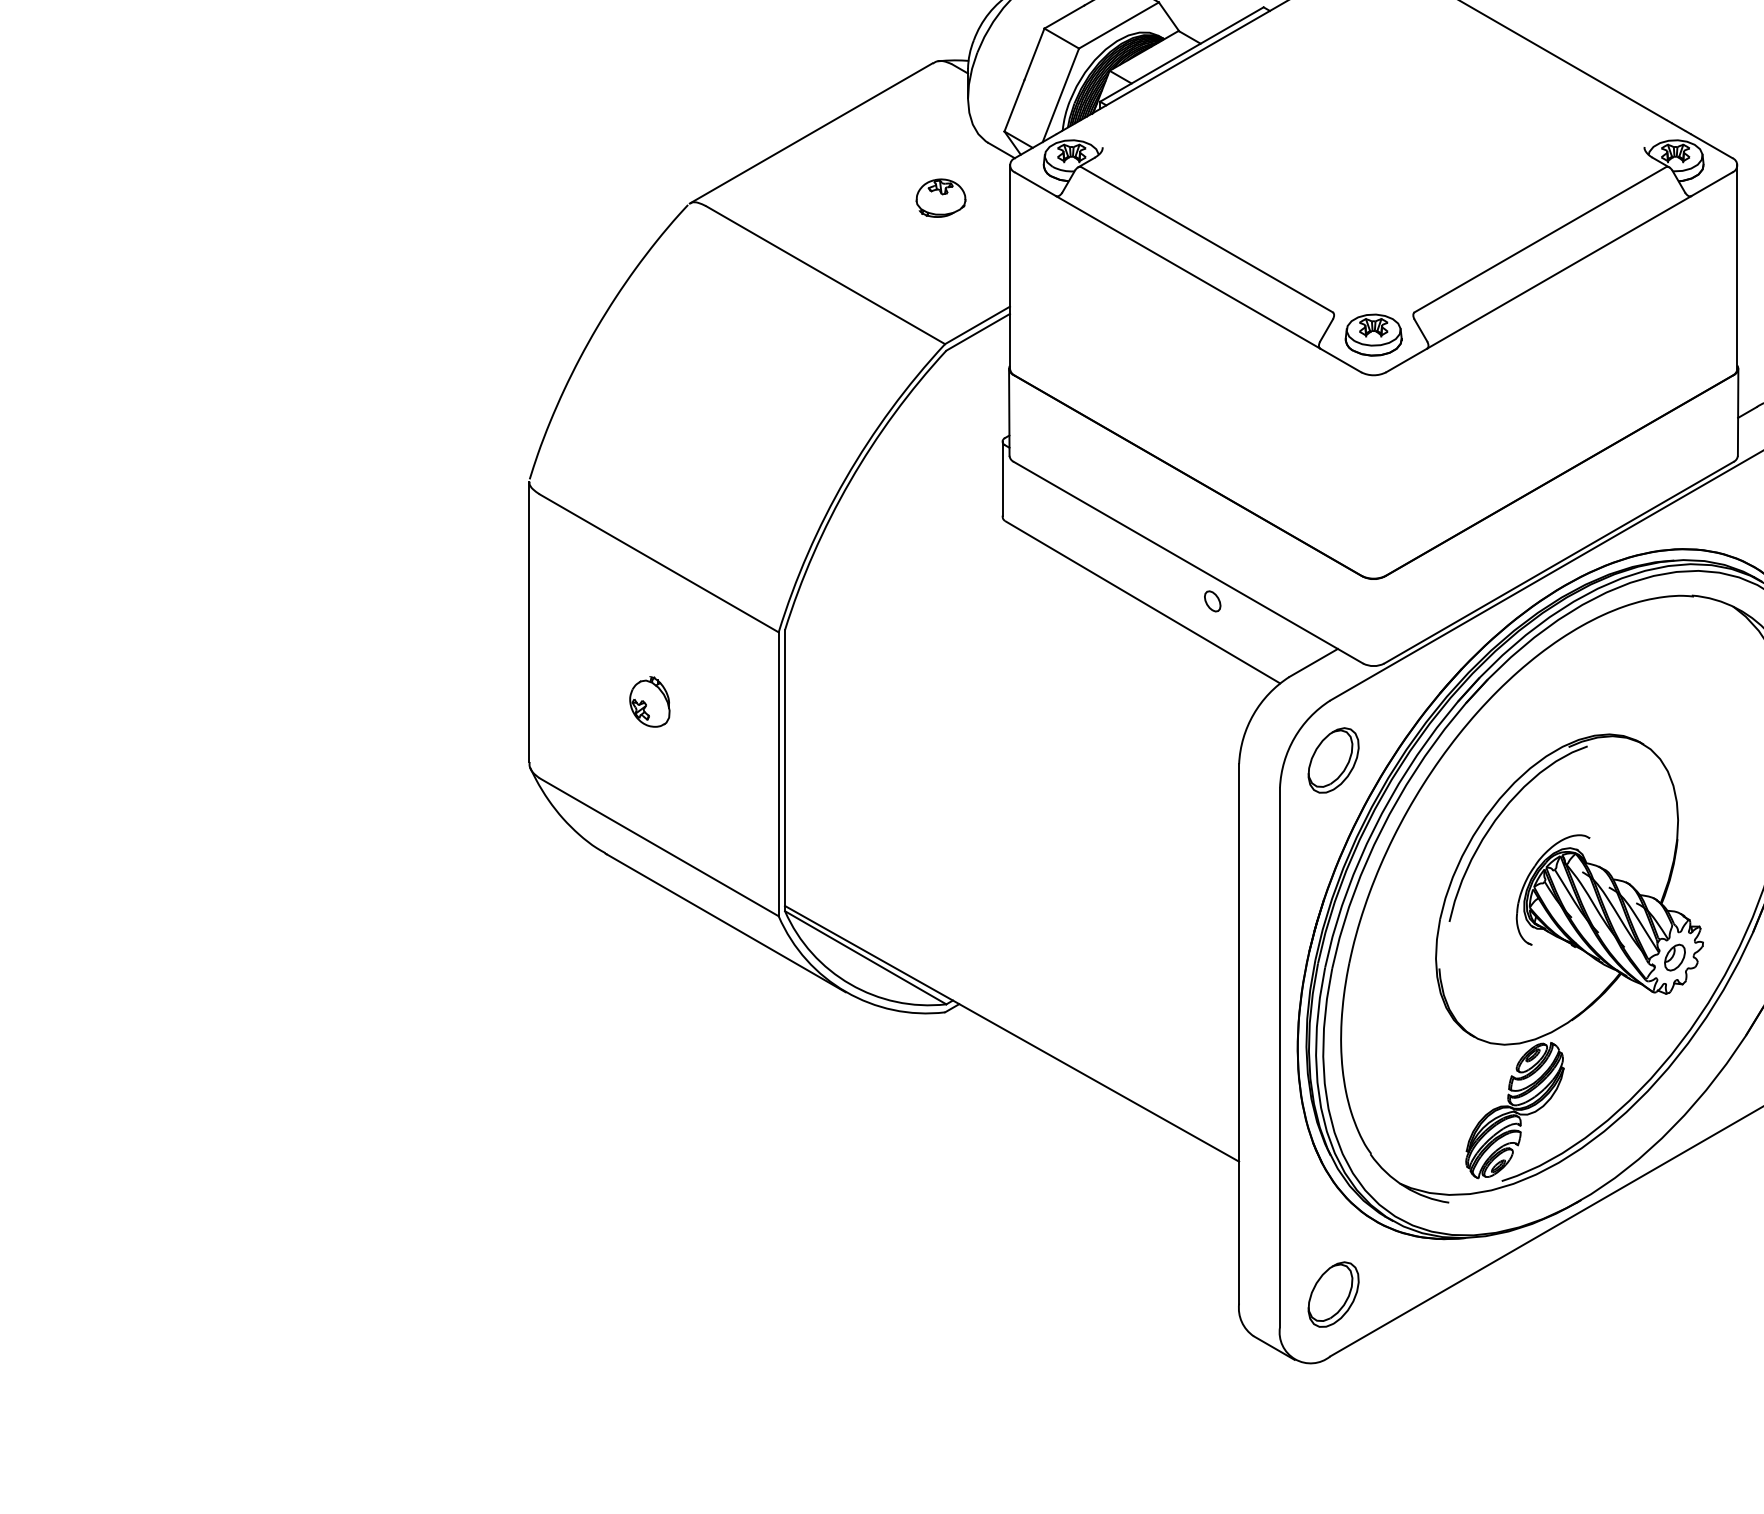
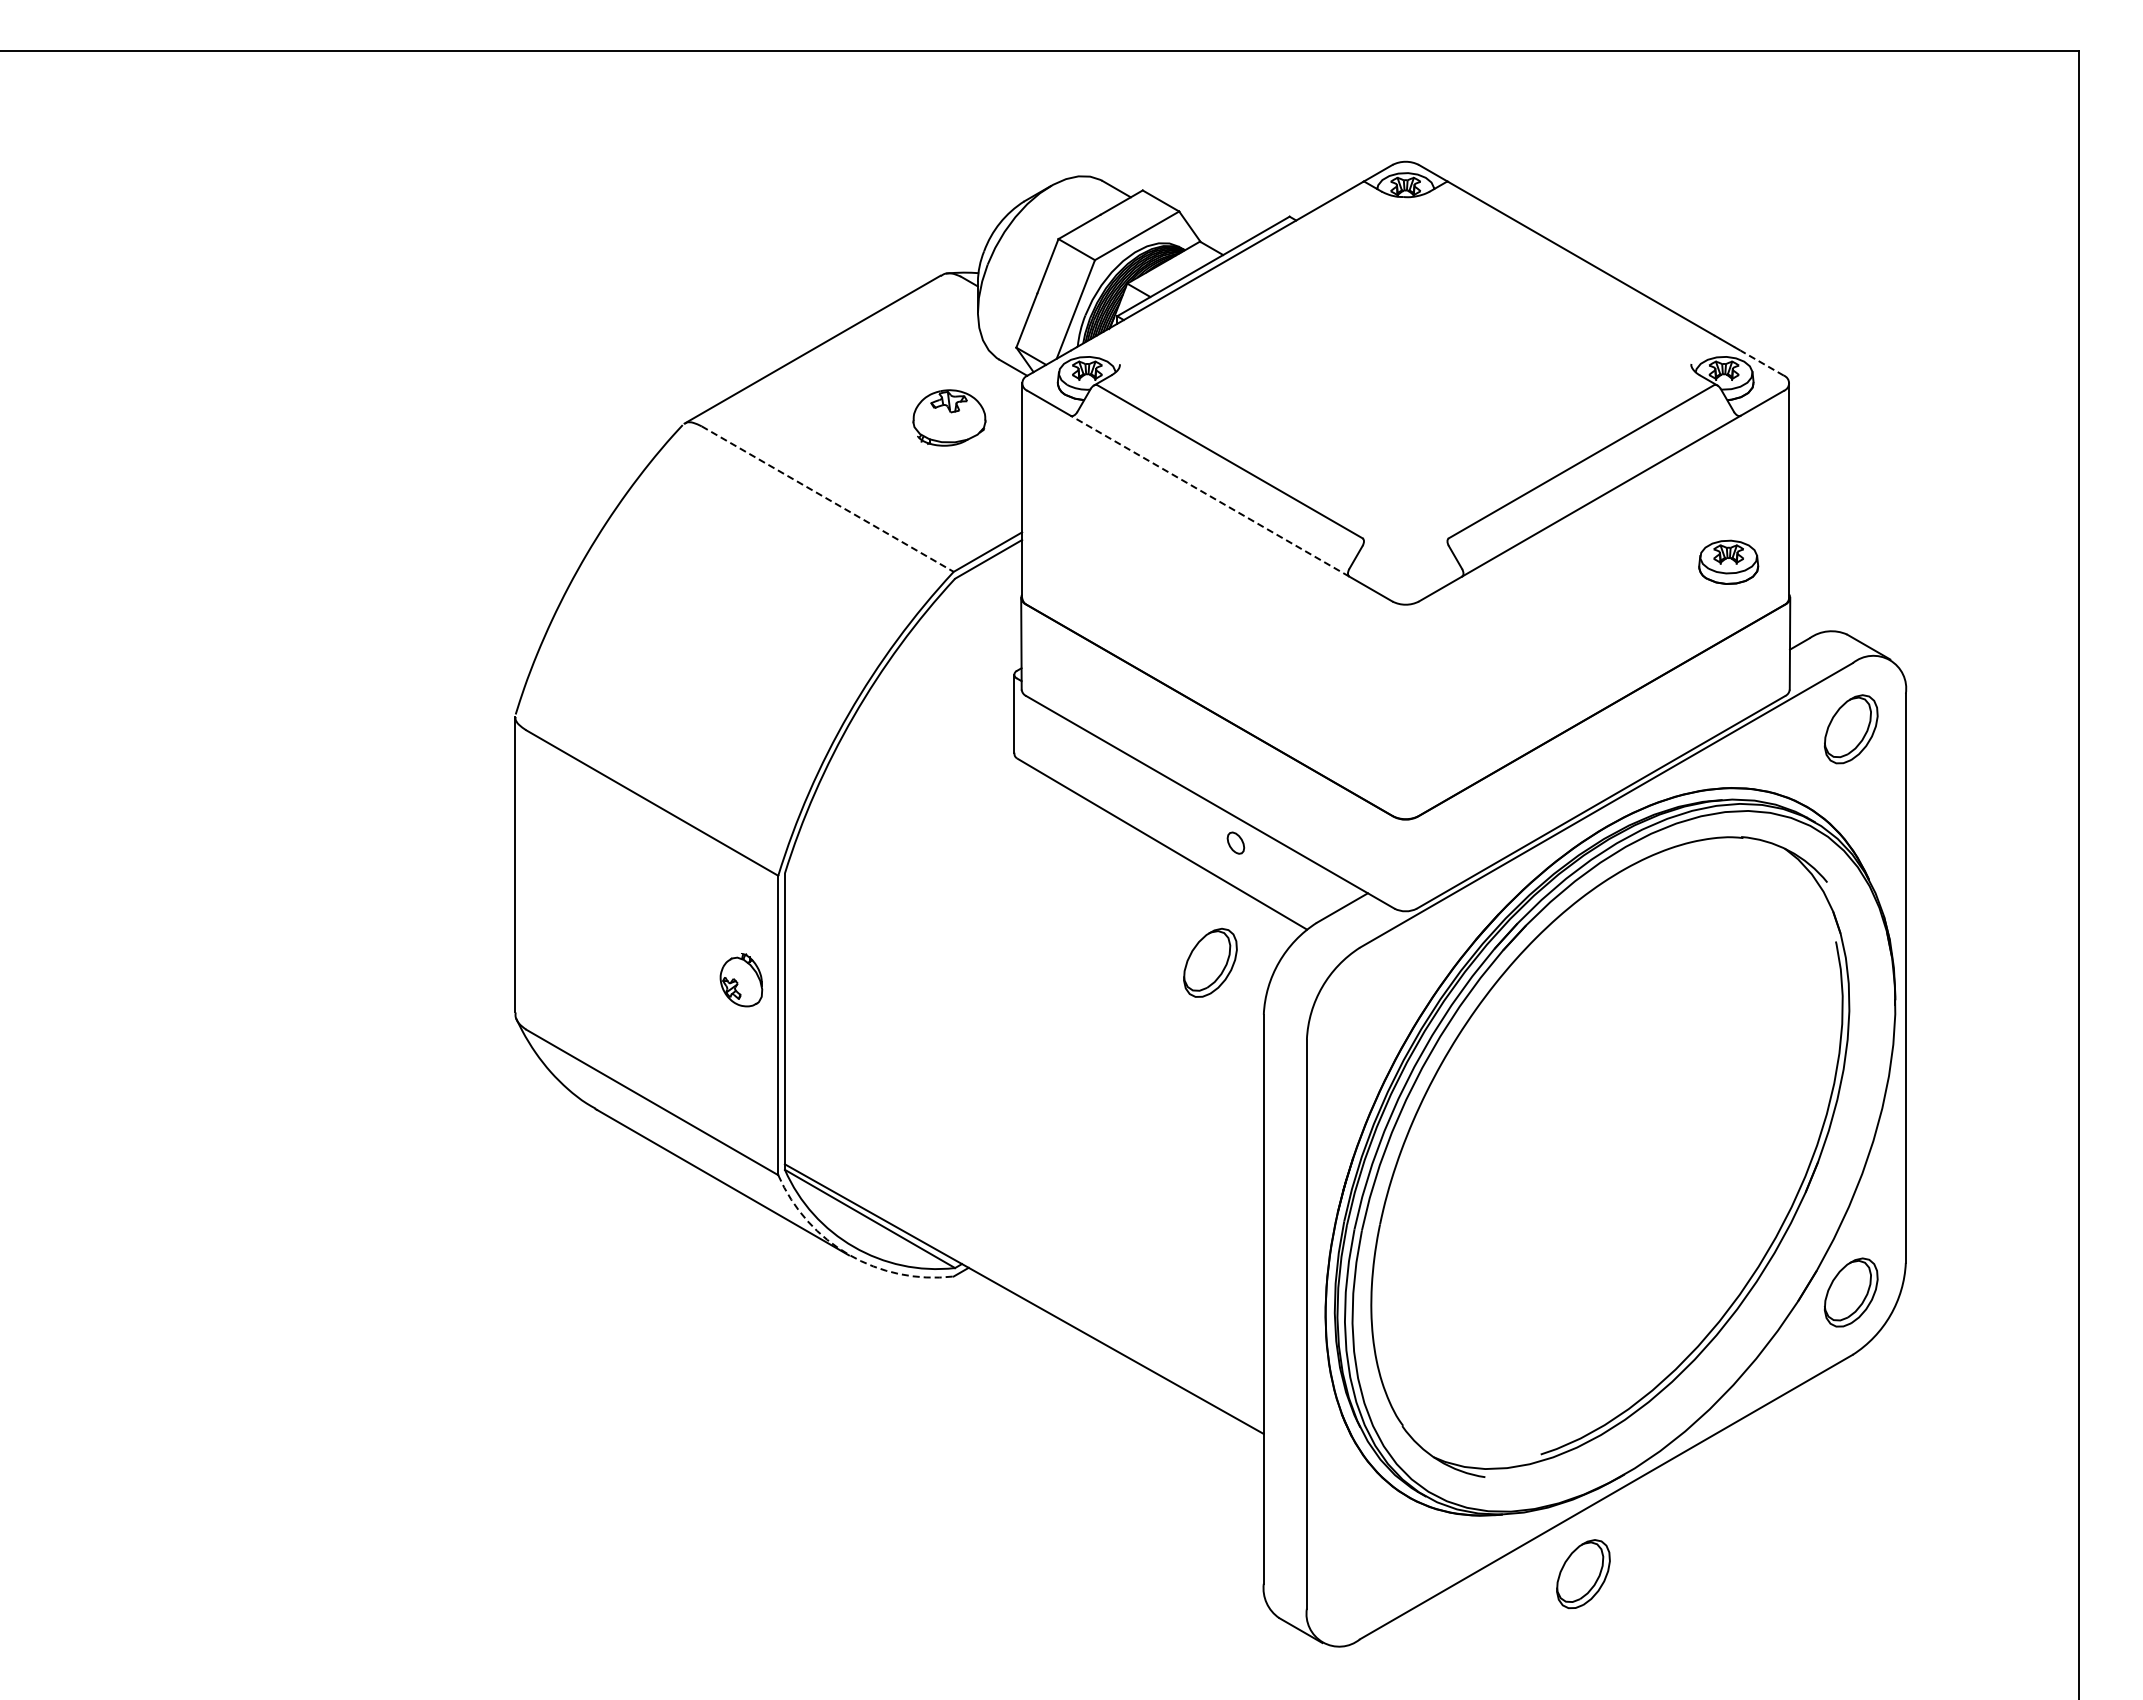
line: (1712, 146) -> (1762, 363), solid -> dashed
part: (941, 197) -> (949, 417), size x1.4
line: (1188, 272) -> (1210, 496), solid -> dashed
line: (825, 275) -> (827, 499), solid -> dashed
part: (1373, 334) -> (1728, 561), moved
part: (649, 702) -> (741, 980), moved
part: (1333, 760) -> (1210, 962), moved
part: (1568, 956) -> (1611, 1217), removed
arc: (846, 991) -> (849, 1254), solid -> dashed
part: (1333, 1294) -> (1583, 1574), moved

